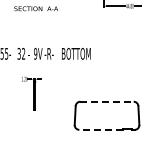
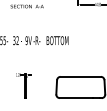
part: (31, 93) -> (23, 85), moved
line: (107, 101) -> (81, 76), dashed -> solid
line: (101, 129) -> (76, 97), dashed -> solid

